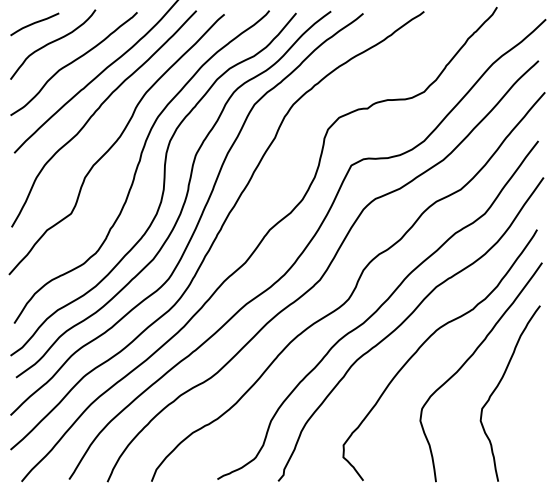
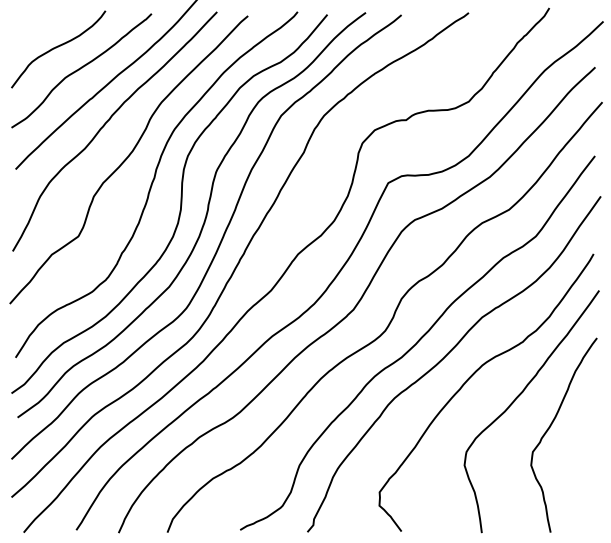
curve: (34, 23) -> (38, 26), removed

